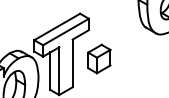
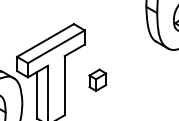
part: (99, 58) -> (97, 79), size x0.6

